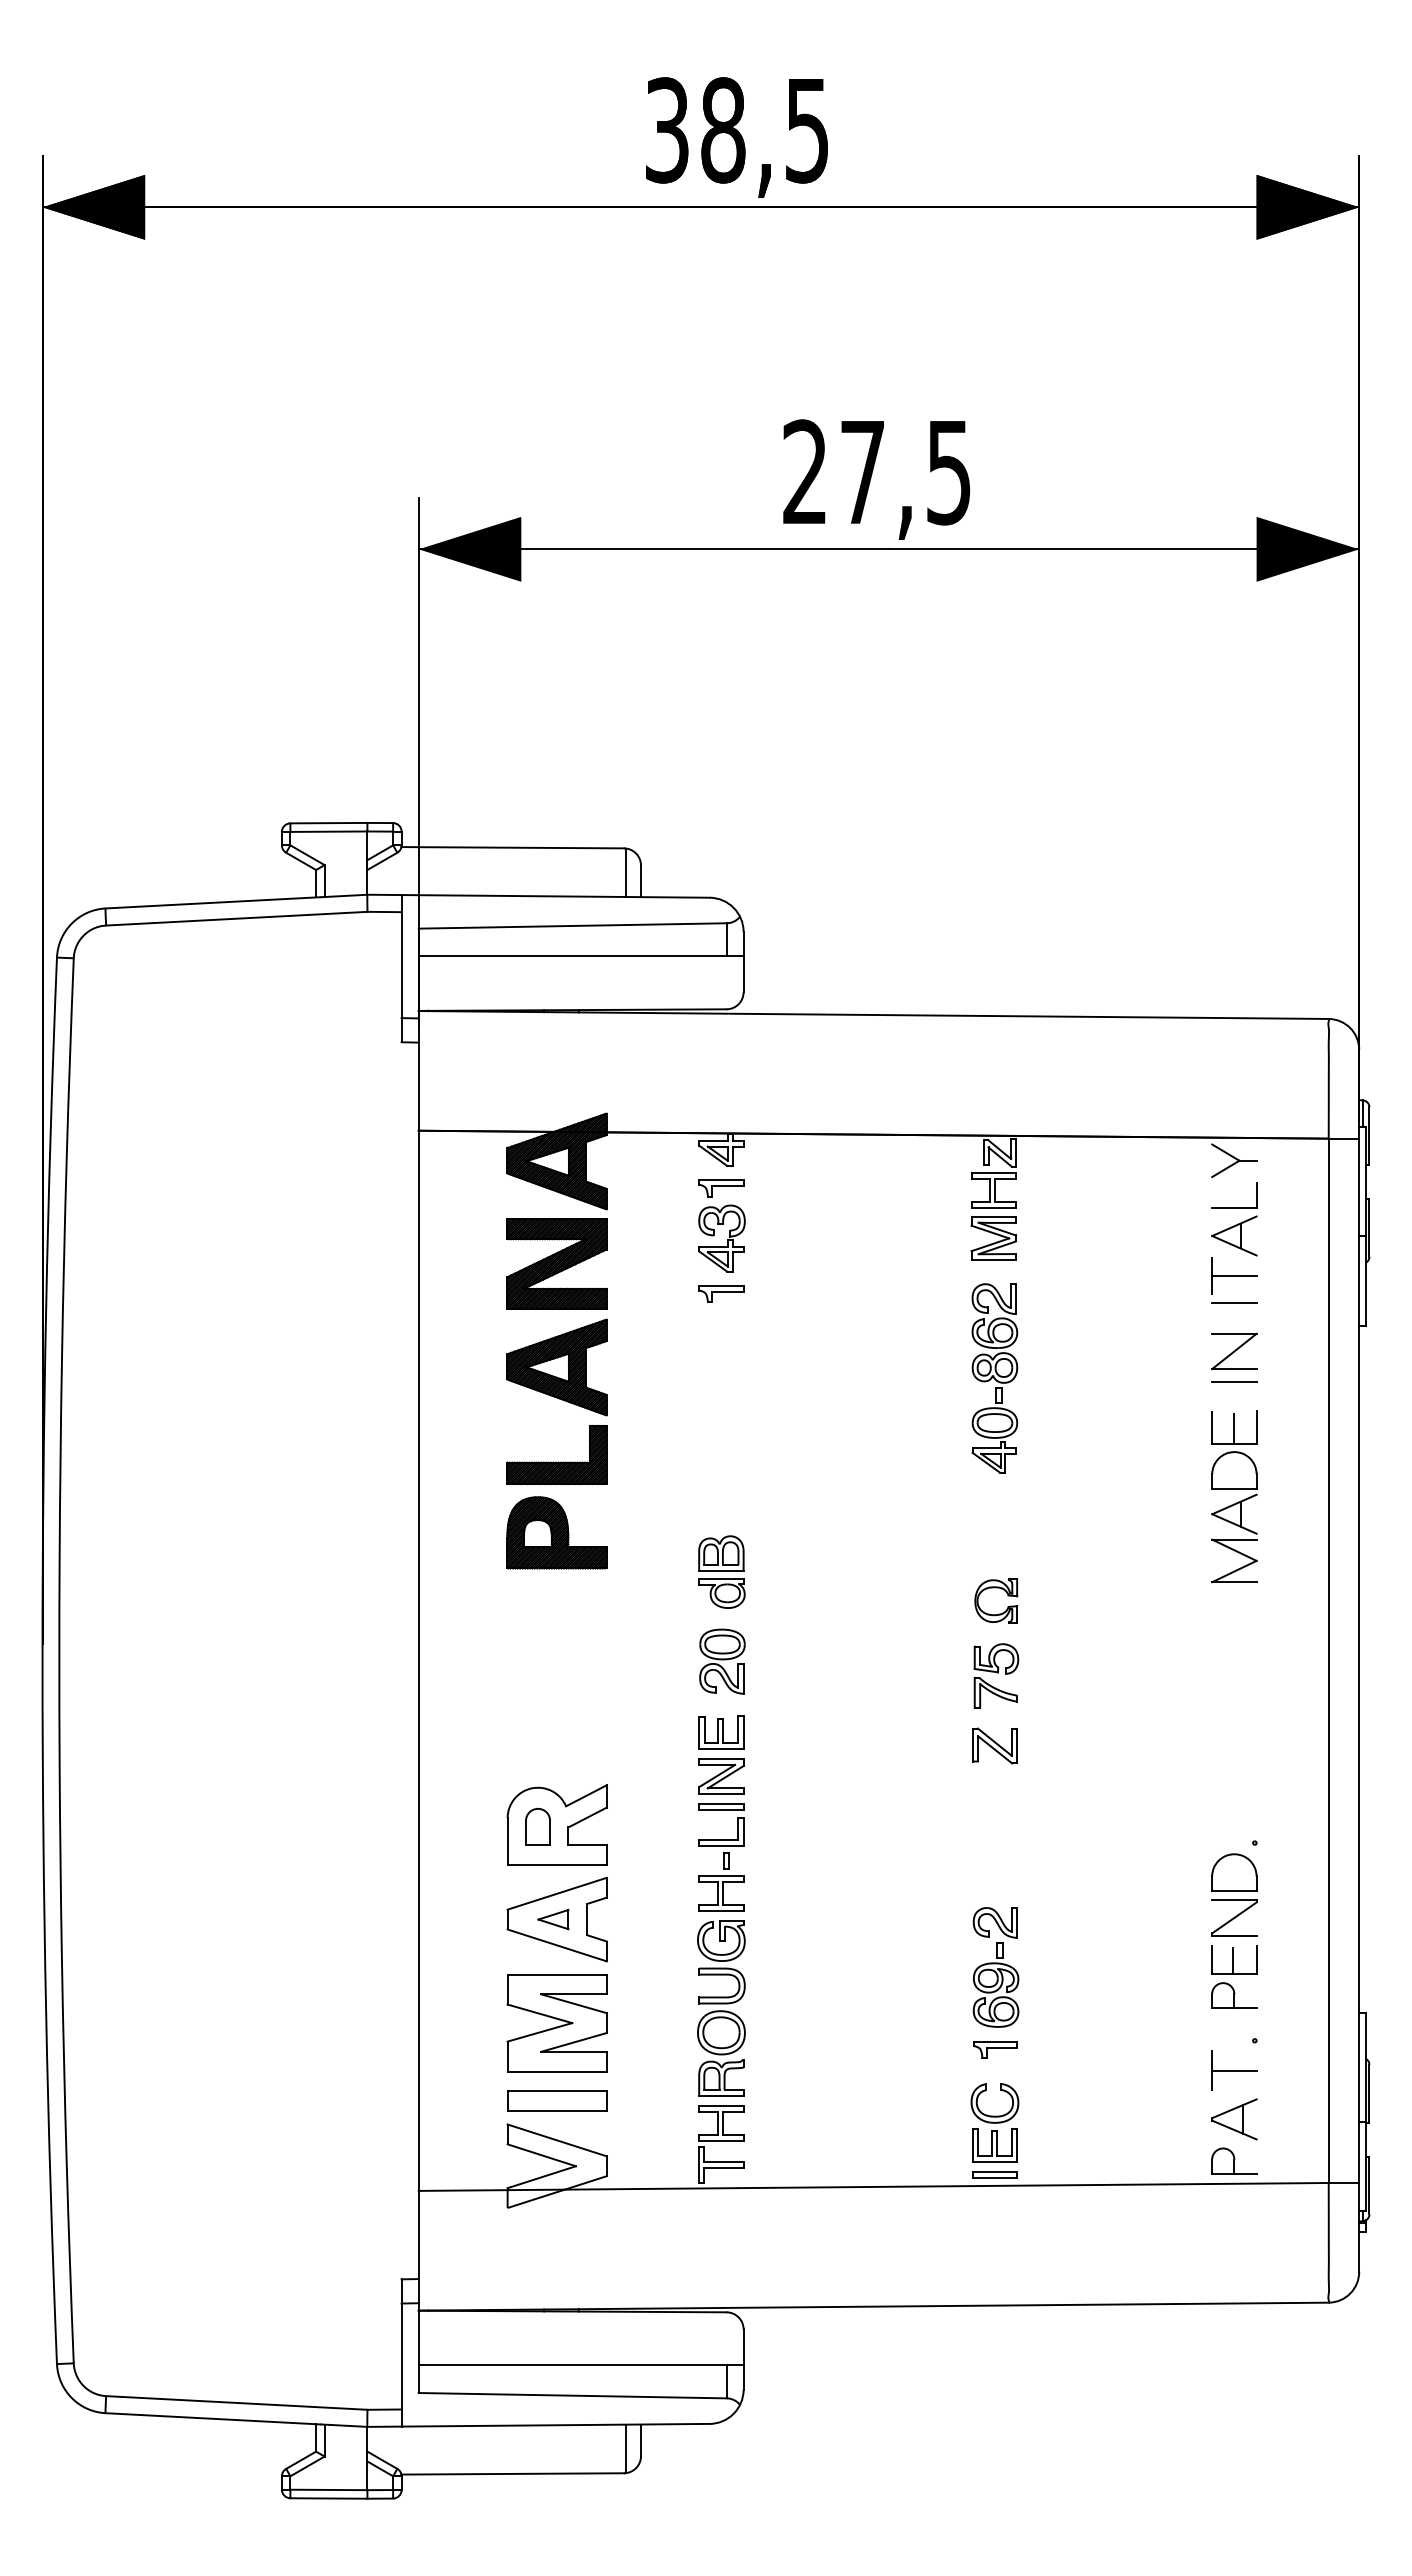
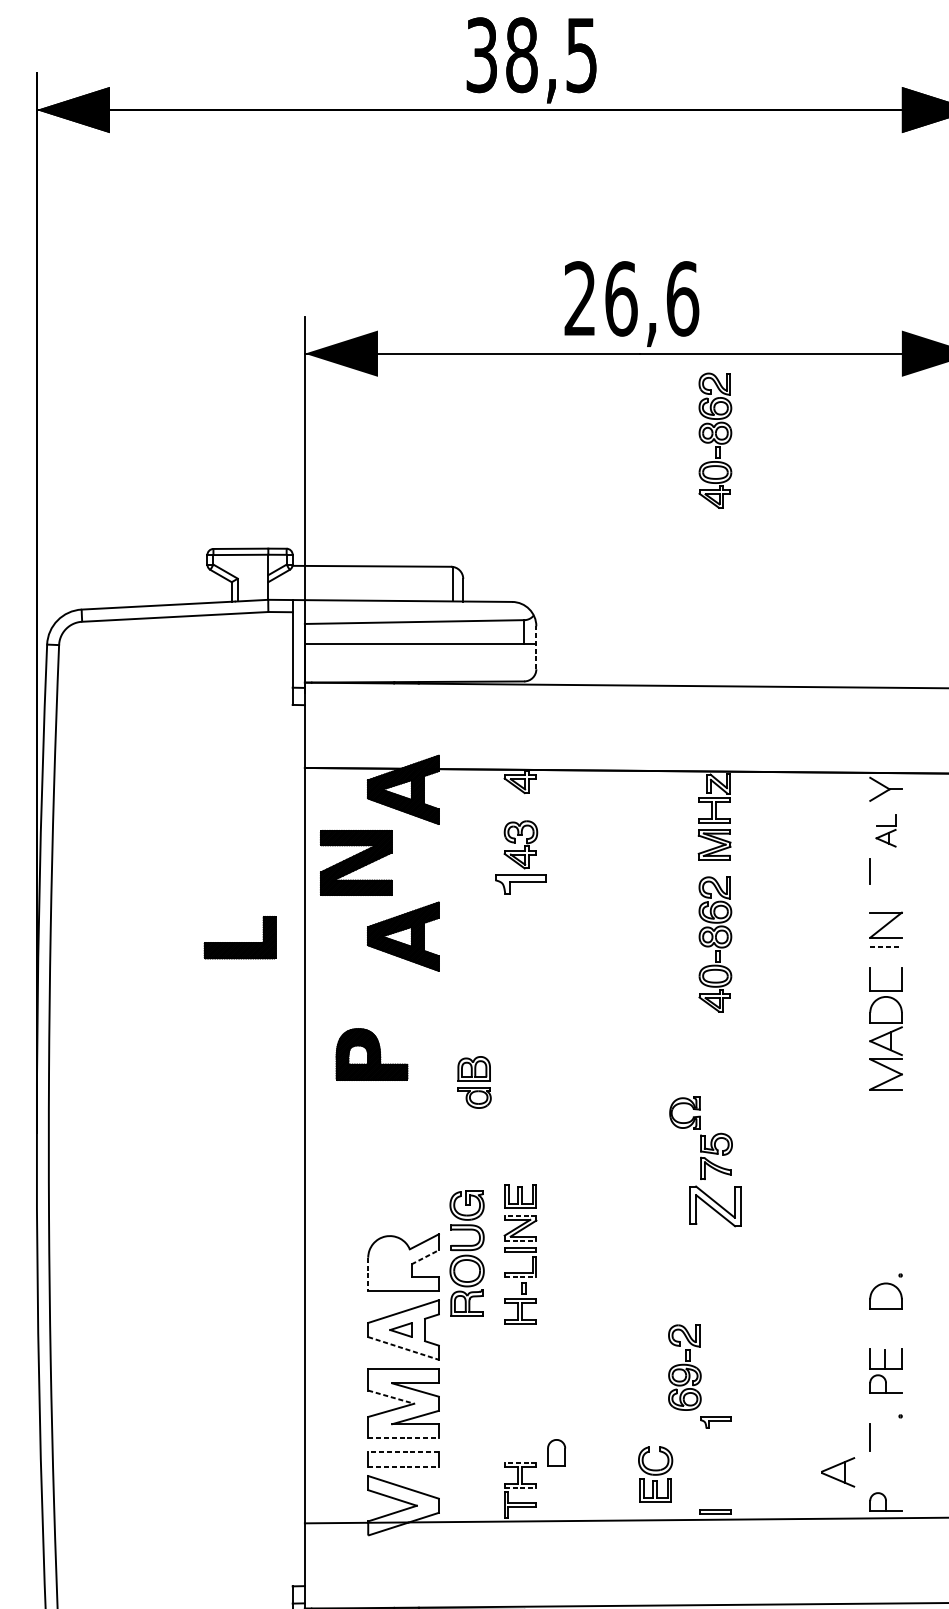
text: (906, 472) -> (652, 298), 27,5 -> 26,6
part: (994, 671) -> (715, 440), added
line: (743, 961) -> (536, 647), solid -> dashed
part: (721, 1188) -> (520, 809), removed
part: (1234, 1219) -> (886, 831), size x0.6
part: (556, 1263) -> (356, 862), moved
line: (1234, 1275) -> (886, 871), removed
part: (721, 1293) -> (520, 883), size x1.6
line: (1234, 1303) -> (886, 891), removed
line: (1234, 1382) -> (886, 947), solid -> dashed
line: (1234, 1428) -> (886, 980), removed
part: (556, 1461) -> (239, 942), moved
part: (556, 1532) -> (371, 1054), moved
part: (721, 1571) -> (474, 1082), moved
part: (996, 1588) -> (685, 1104), moved
part: (722, 1661) -> (521, 1146), removed
part: (994, 1745) -> (715, 1205), size x1.6
line: (720, 1759) -> (519, 1215), solid -> dashed
line: (721, 1794) -> (520, 1240), solid -> dashed
line: (587, 1817) -> (425, 1257), solid -> dashed
part: (537, 1826) -> (556, 1452), moved
line: (507, 1841) -> (368, 1274), solid -> dashed
line: (721, 1845) -> (520, 1277), solid -> dashed
part: (1234, 1917) -> (886, 1328), removed
line: (557, 1945) -> (403, 1348), solid -> dashed
part: (995, 1967) -> (684, 1367), moved
part: (721, 2008) -> (467, 1253), moved
line: (539, 2013) -> (390, 1396), solid -> dashed
line: (1234, 2070) -> (886, 1437), removed
line: (557, 2071) -> (403, 1438), solid -> dashed
line: (557, 2091) -> (403, 1452), solid -> dashed
line: (720, 2106) -> (519, 1463), solid -> dashed
line: (557, 2111) -> (403, 1466), solid -> dashed
part: (1234, 2119) -> (838, 1472), moved
part: (994, 2122) -> (655, 1474), moved
line: (721, 2141) -> (520, 1488), solid -> dashed

